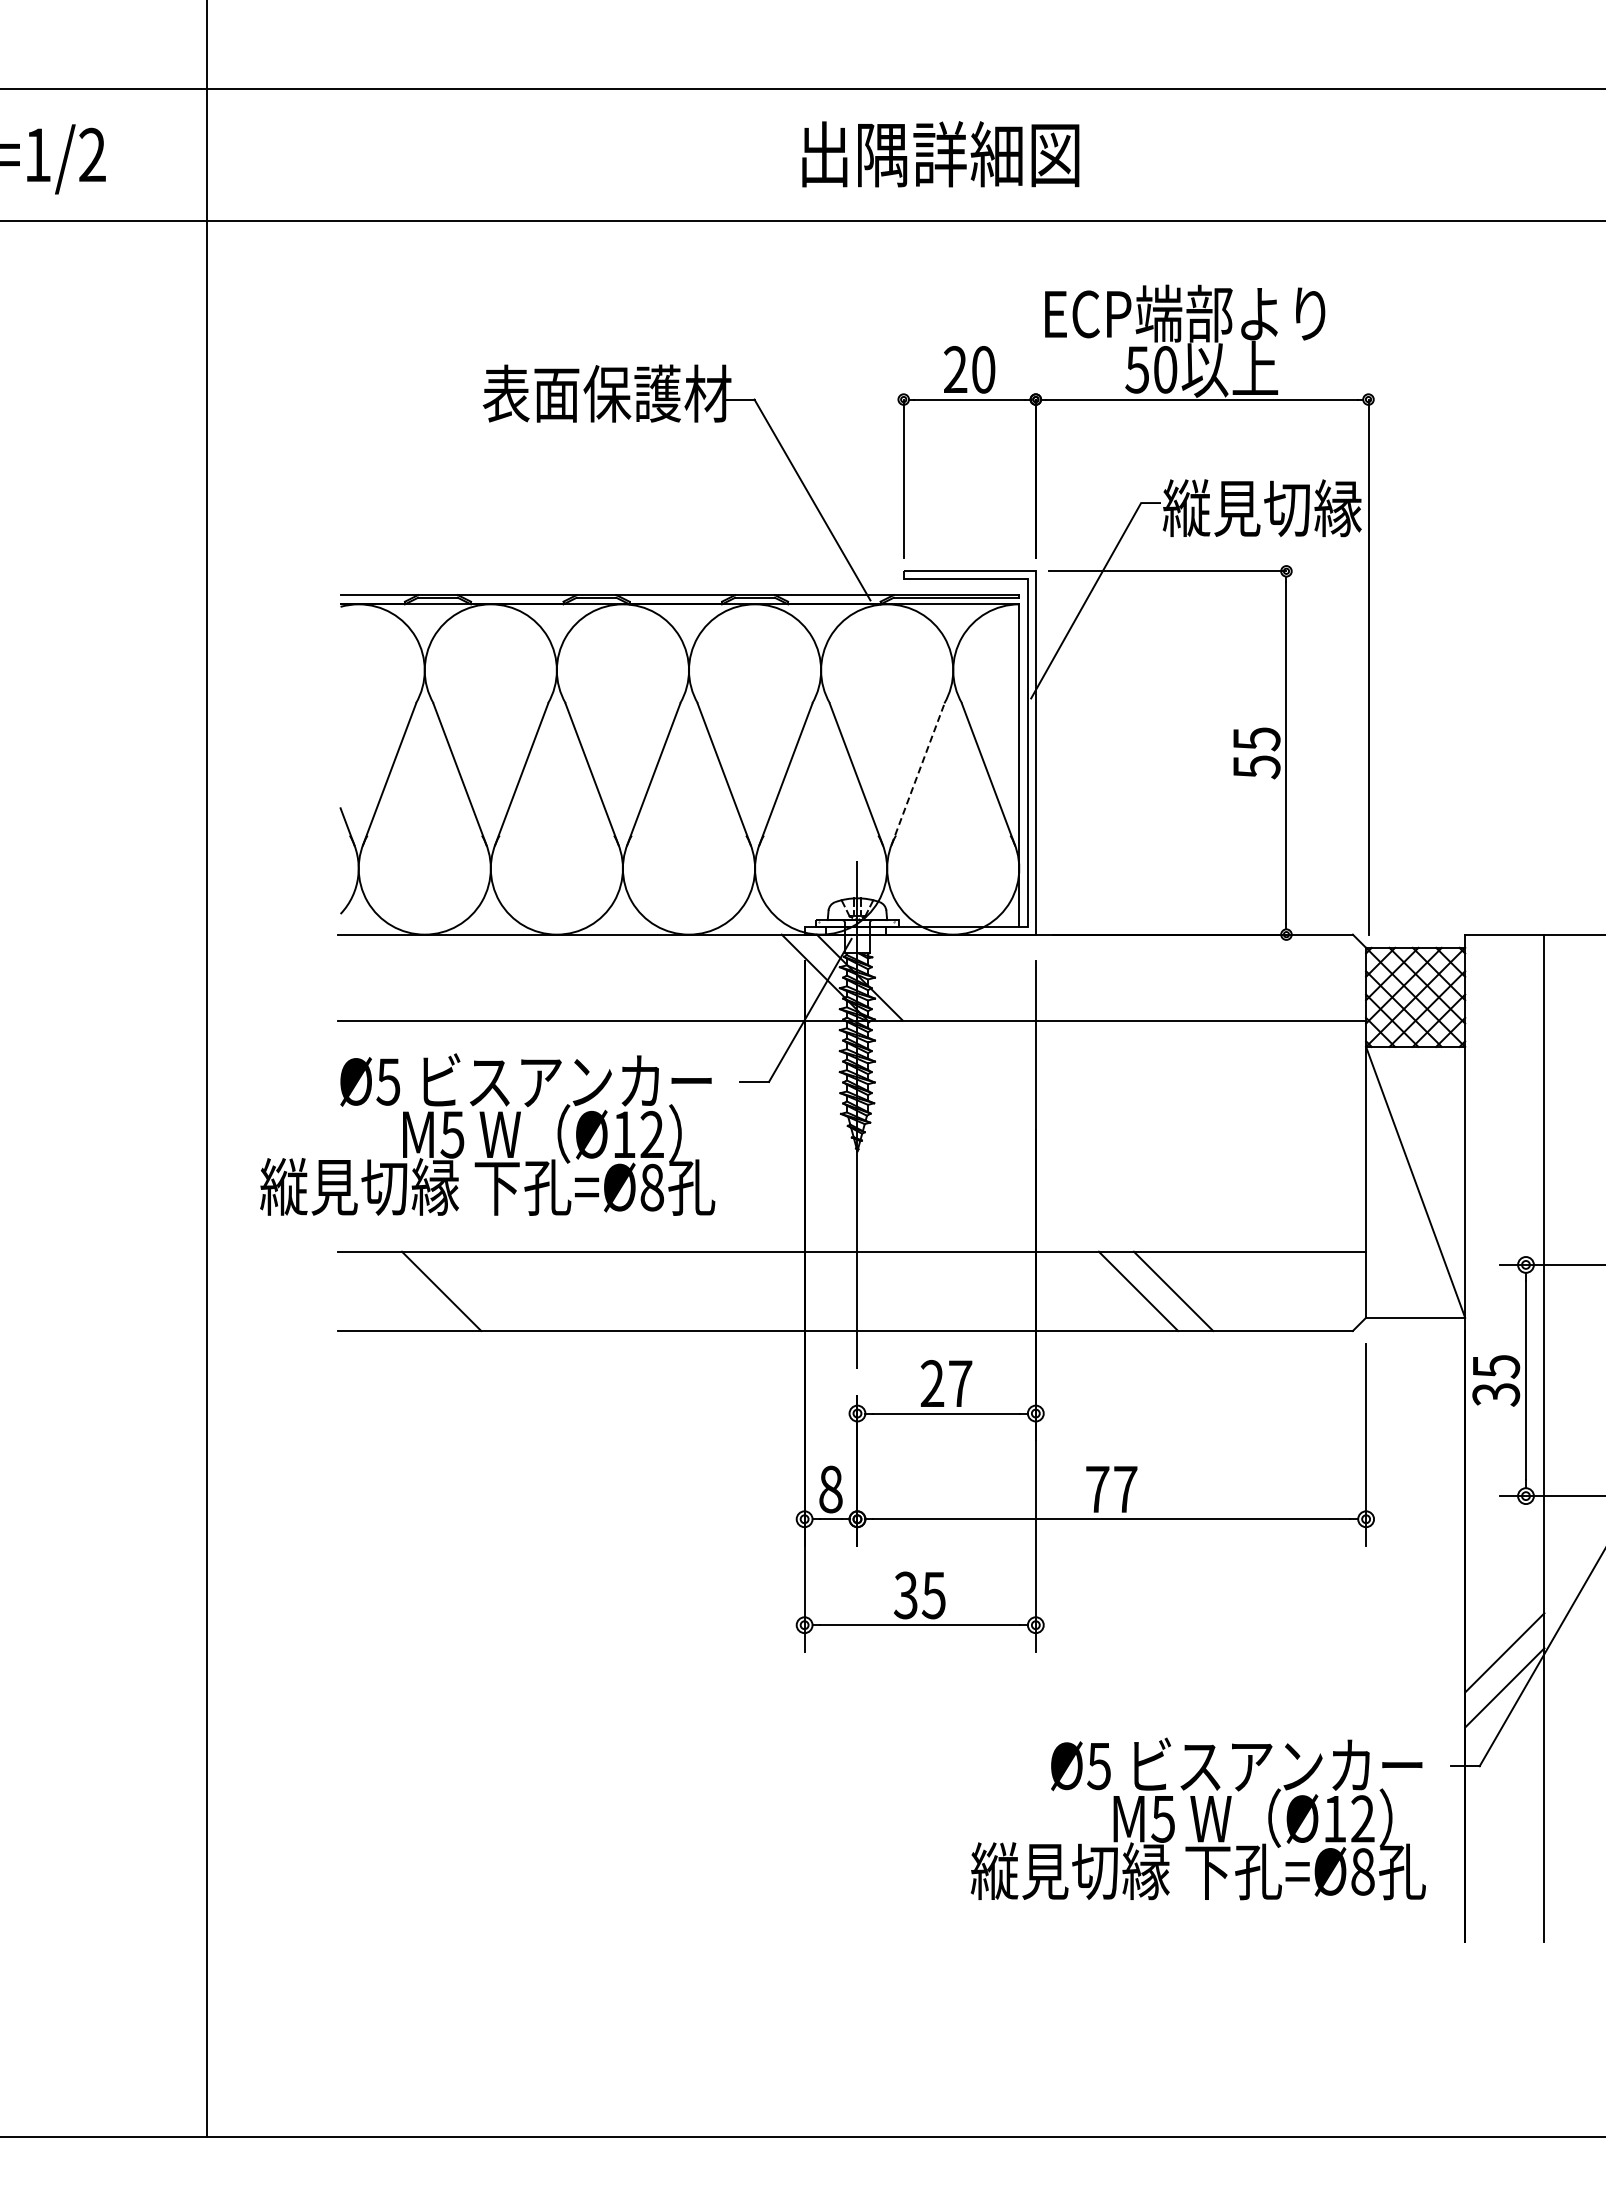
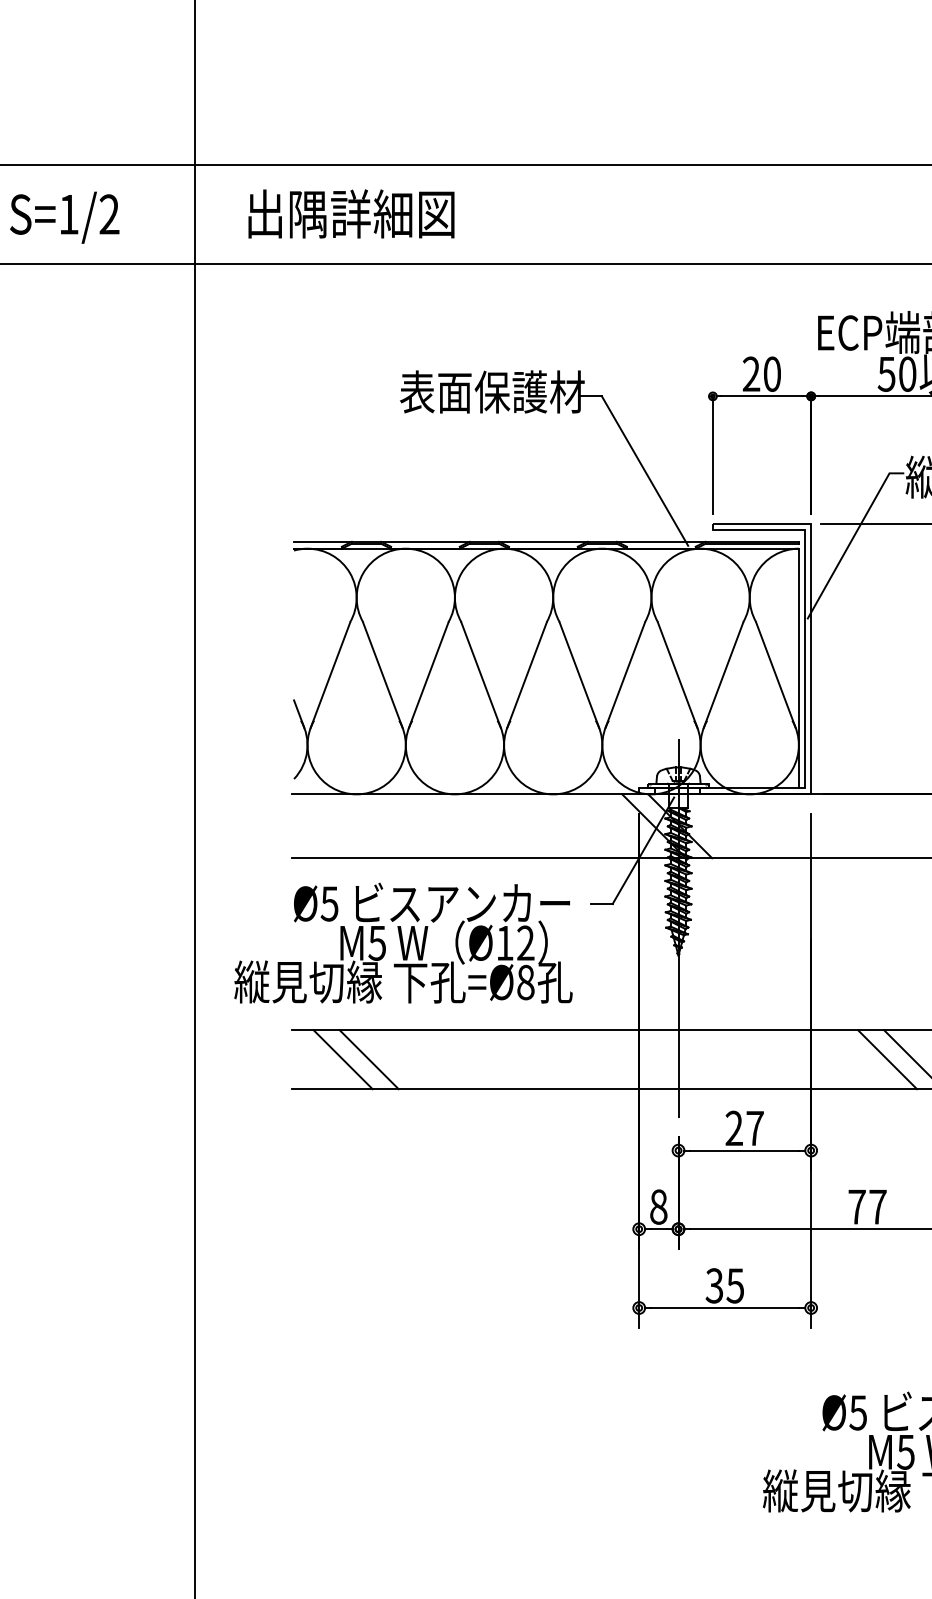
text: (940, 154) -> (351, 214), moved
line: (917, 774) -> (723, 675), dashed -> solid
line: (406, 1290) -> (343, 1059), added

